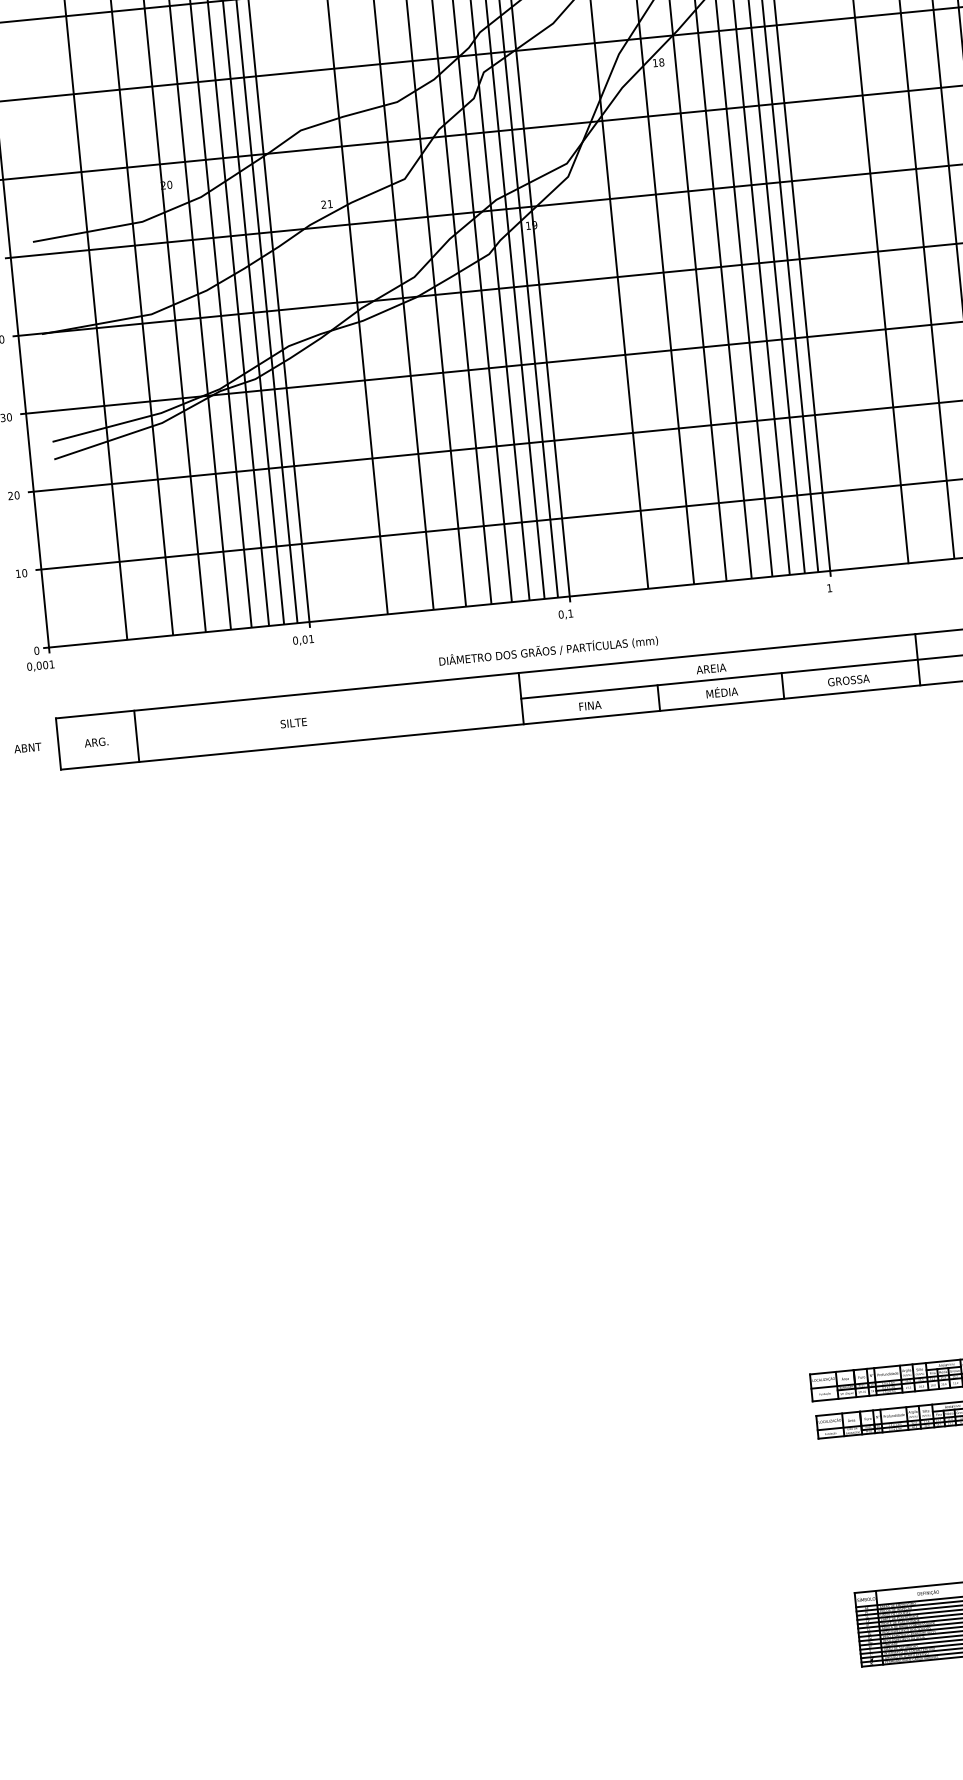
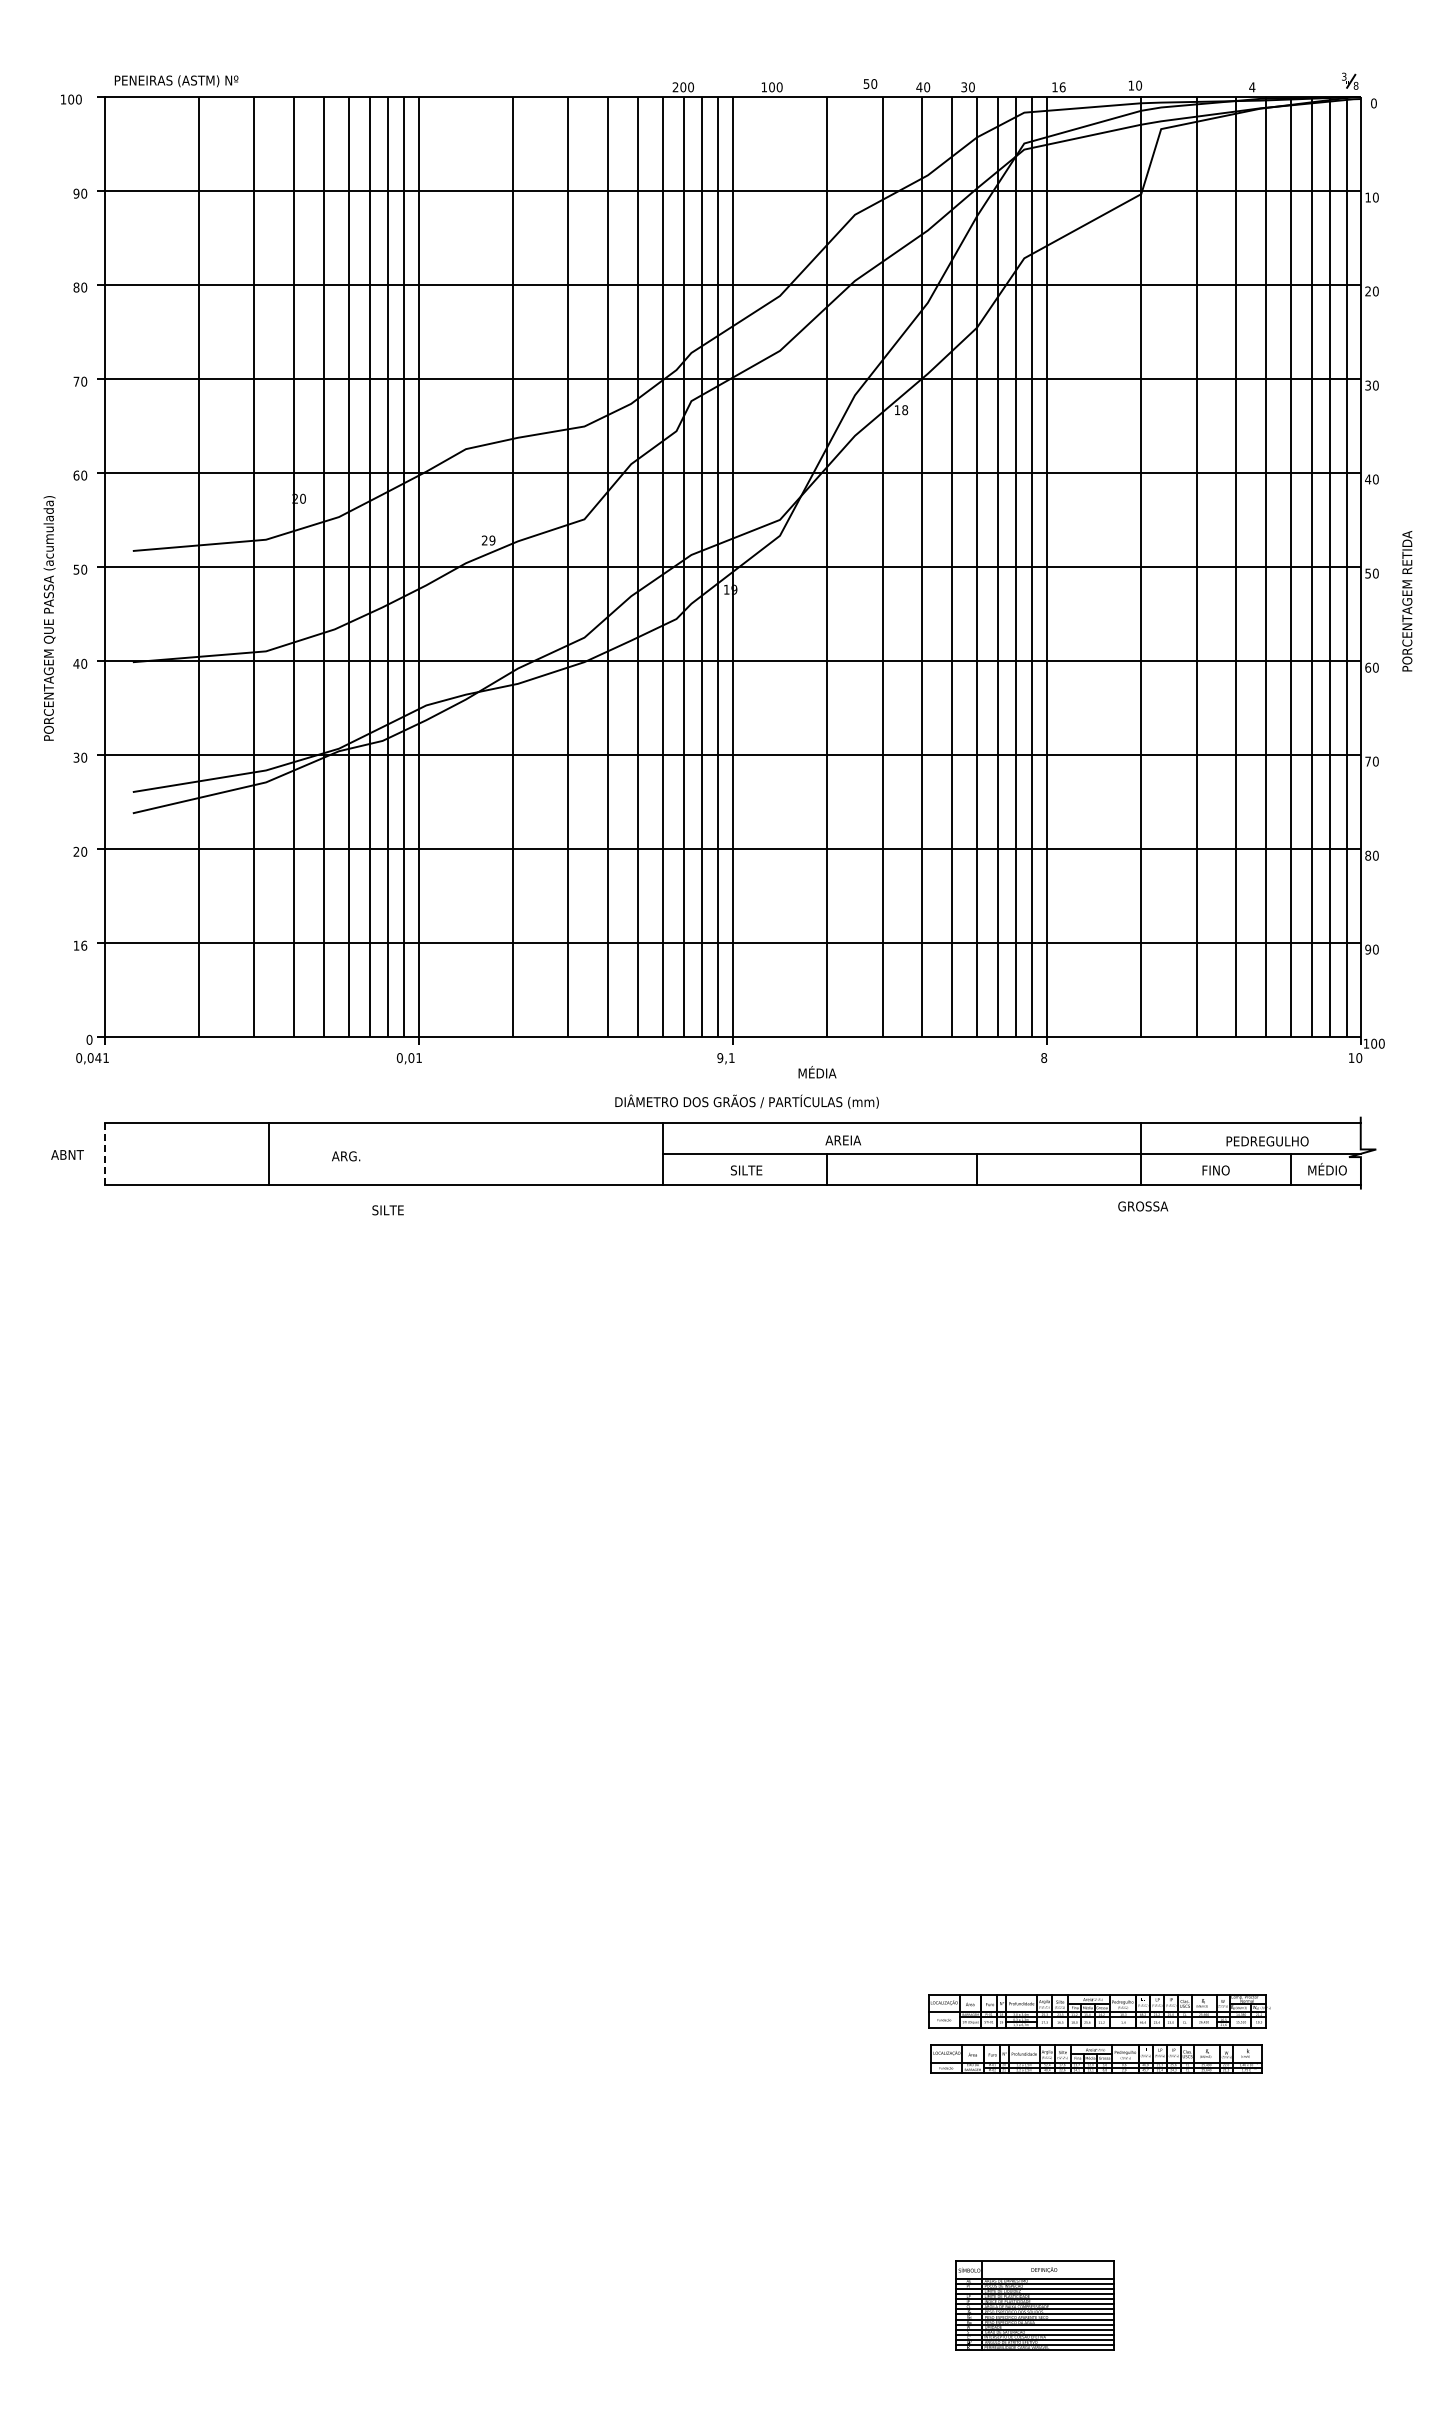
text: (330, 204) -> (492, 540), 21 -> 29
text: (24, 572) -> (84, 945), 10 -> 16
text: (829, 587) -> (1044, 1057), 1 -> 8
text: (560, 614) -> (719, 1057), 0,1 -> 9,1
text: (548, 650) -> (746, 1101), moved
text: (45, 665) -> (98, 1058), 0,001 -> 0,041
text: (710, 668) -> (842, 1140), moved
text: (849, 680) -> (1143, 1206), moved
text: (722, 692) -> (817, 1072), moved
text: (592, 705) -> (746, 1170), FINA -> SILTE
text: (293, 723) -> (387, 1210), moved
line: (136, 736) -> (268, 1153), moved
text: (96, 742) -> (346, 1156), moved
line: (58, 743) -> (104, 1153), solid -> dashed

